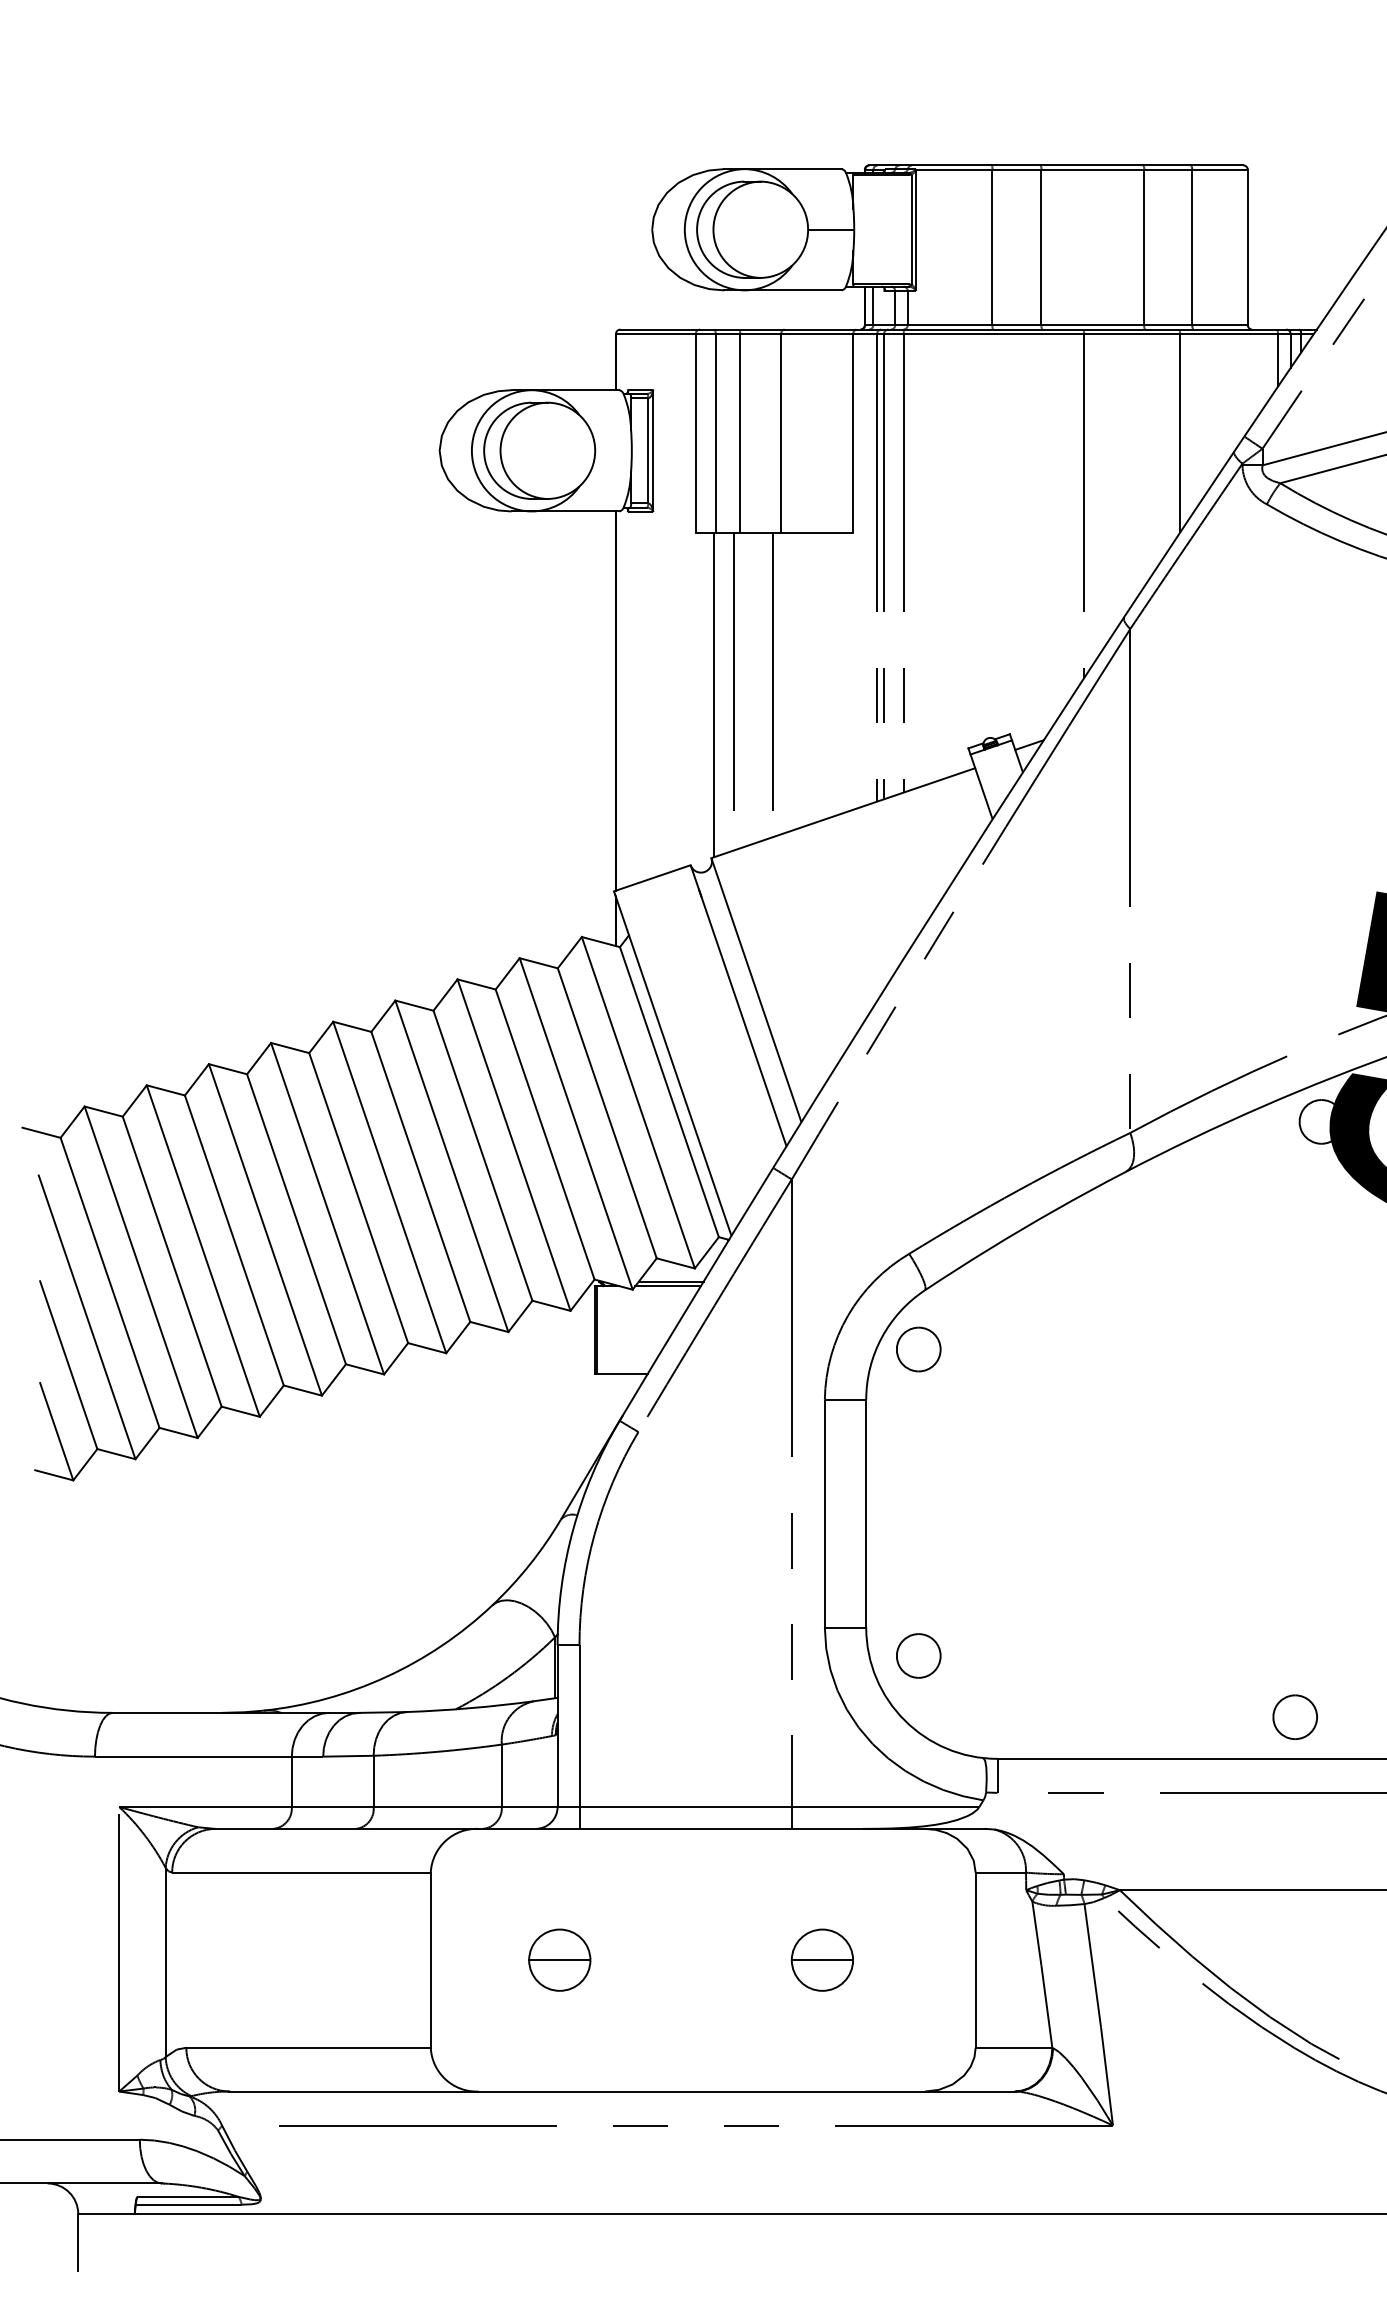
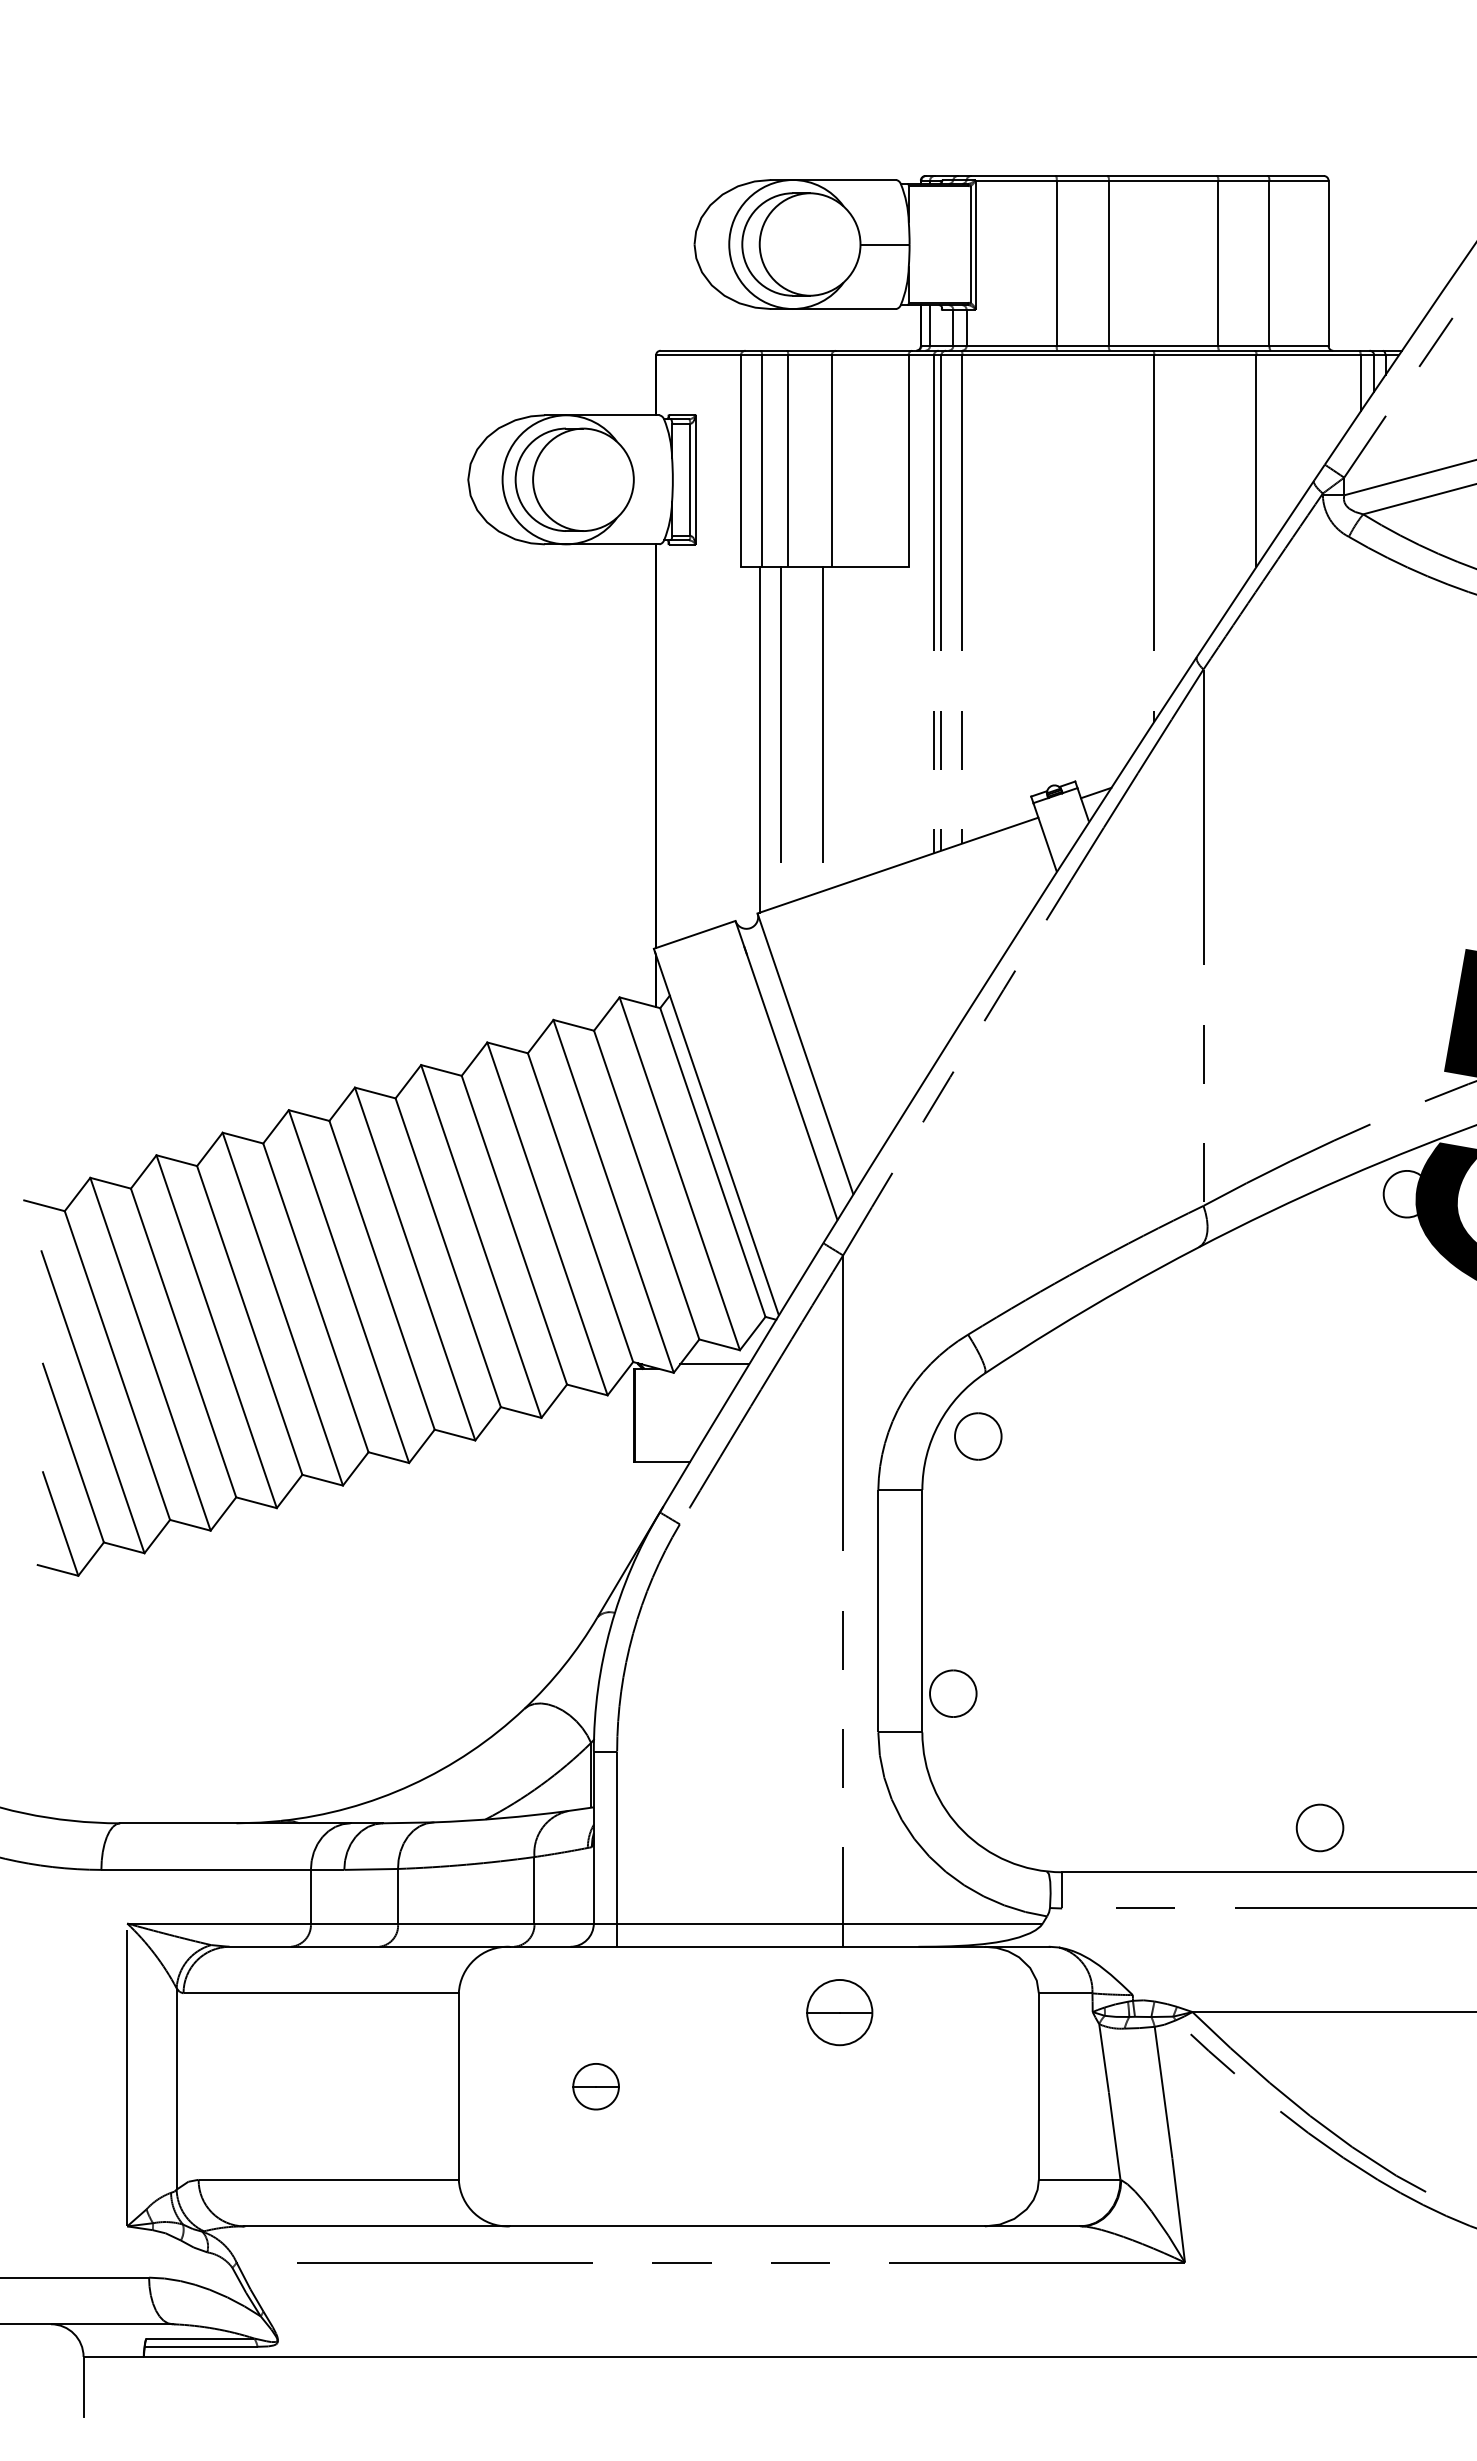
line: (668, 1285) -> (711, 1368), removed
part: (918, 1655) -> (953, 1693), moved
part: (1294, 1716) -> (1319, 1827), moved
part: (559, 1960) -> (595, 2086), size x0.7
part: (822, 1960) -> (839, 2012), moved

